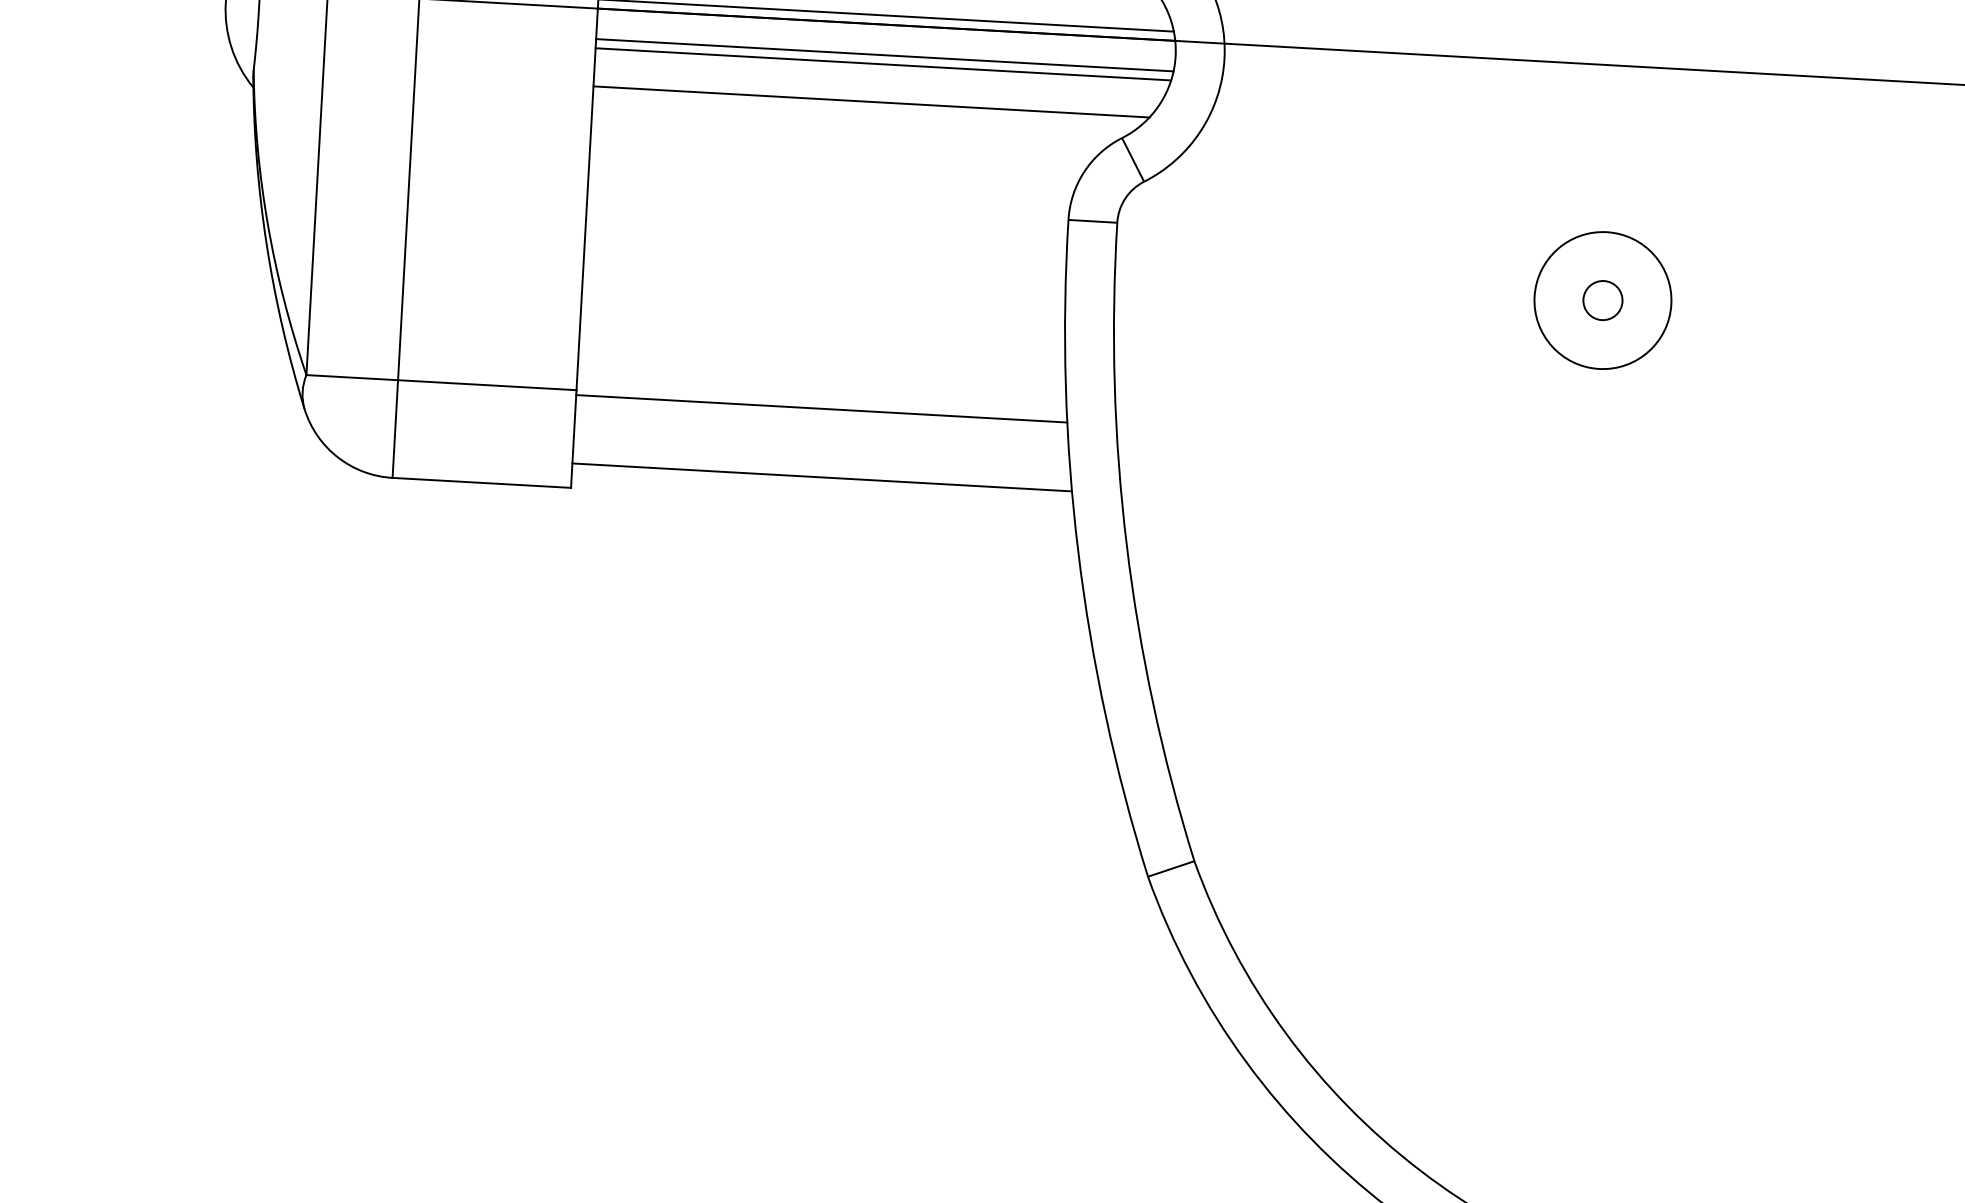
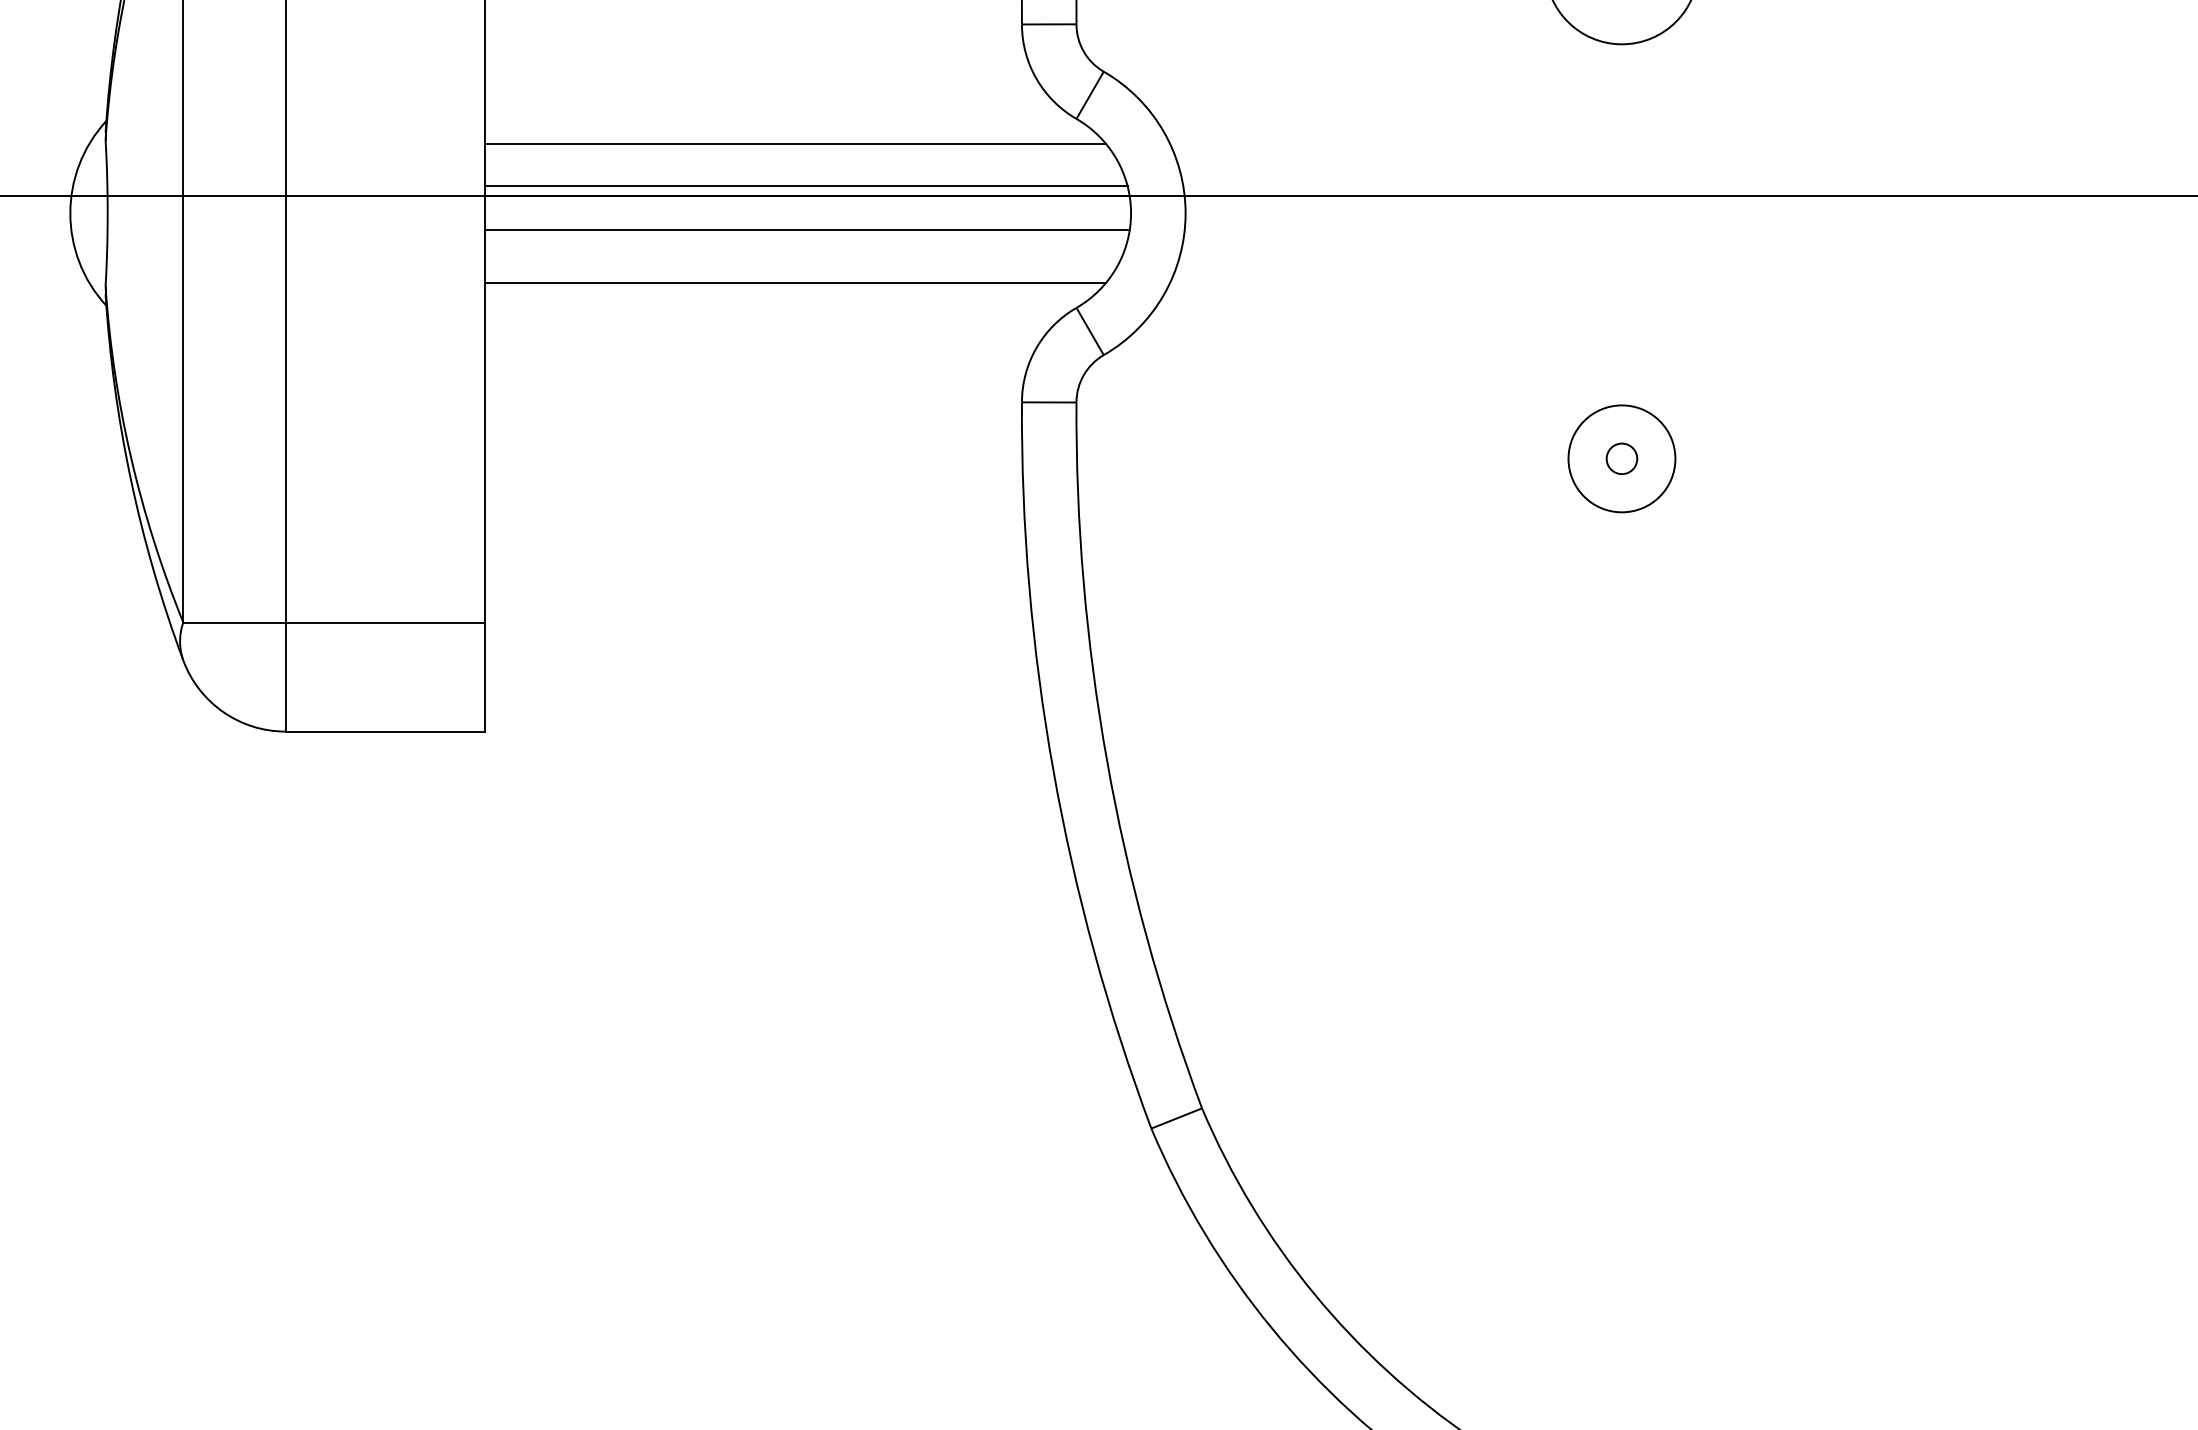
line: (882, 64) -> (805, 240), removed
circle: (1602, 300) -> (1621, 458), size x0.7
circle: (1602, 300) -> (1621, 458), size x0.7
line: (821, 408) -> (758, 627), removed
line: (821, 477) -> (763, 704), removed

